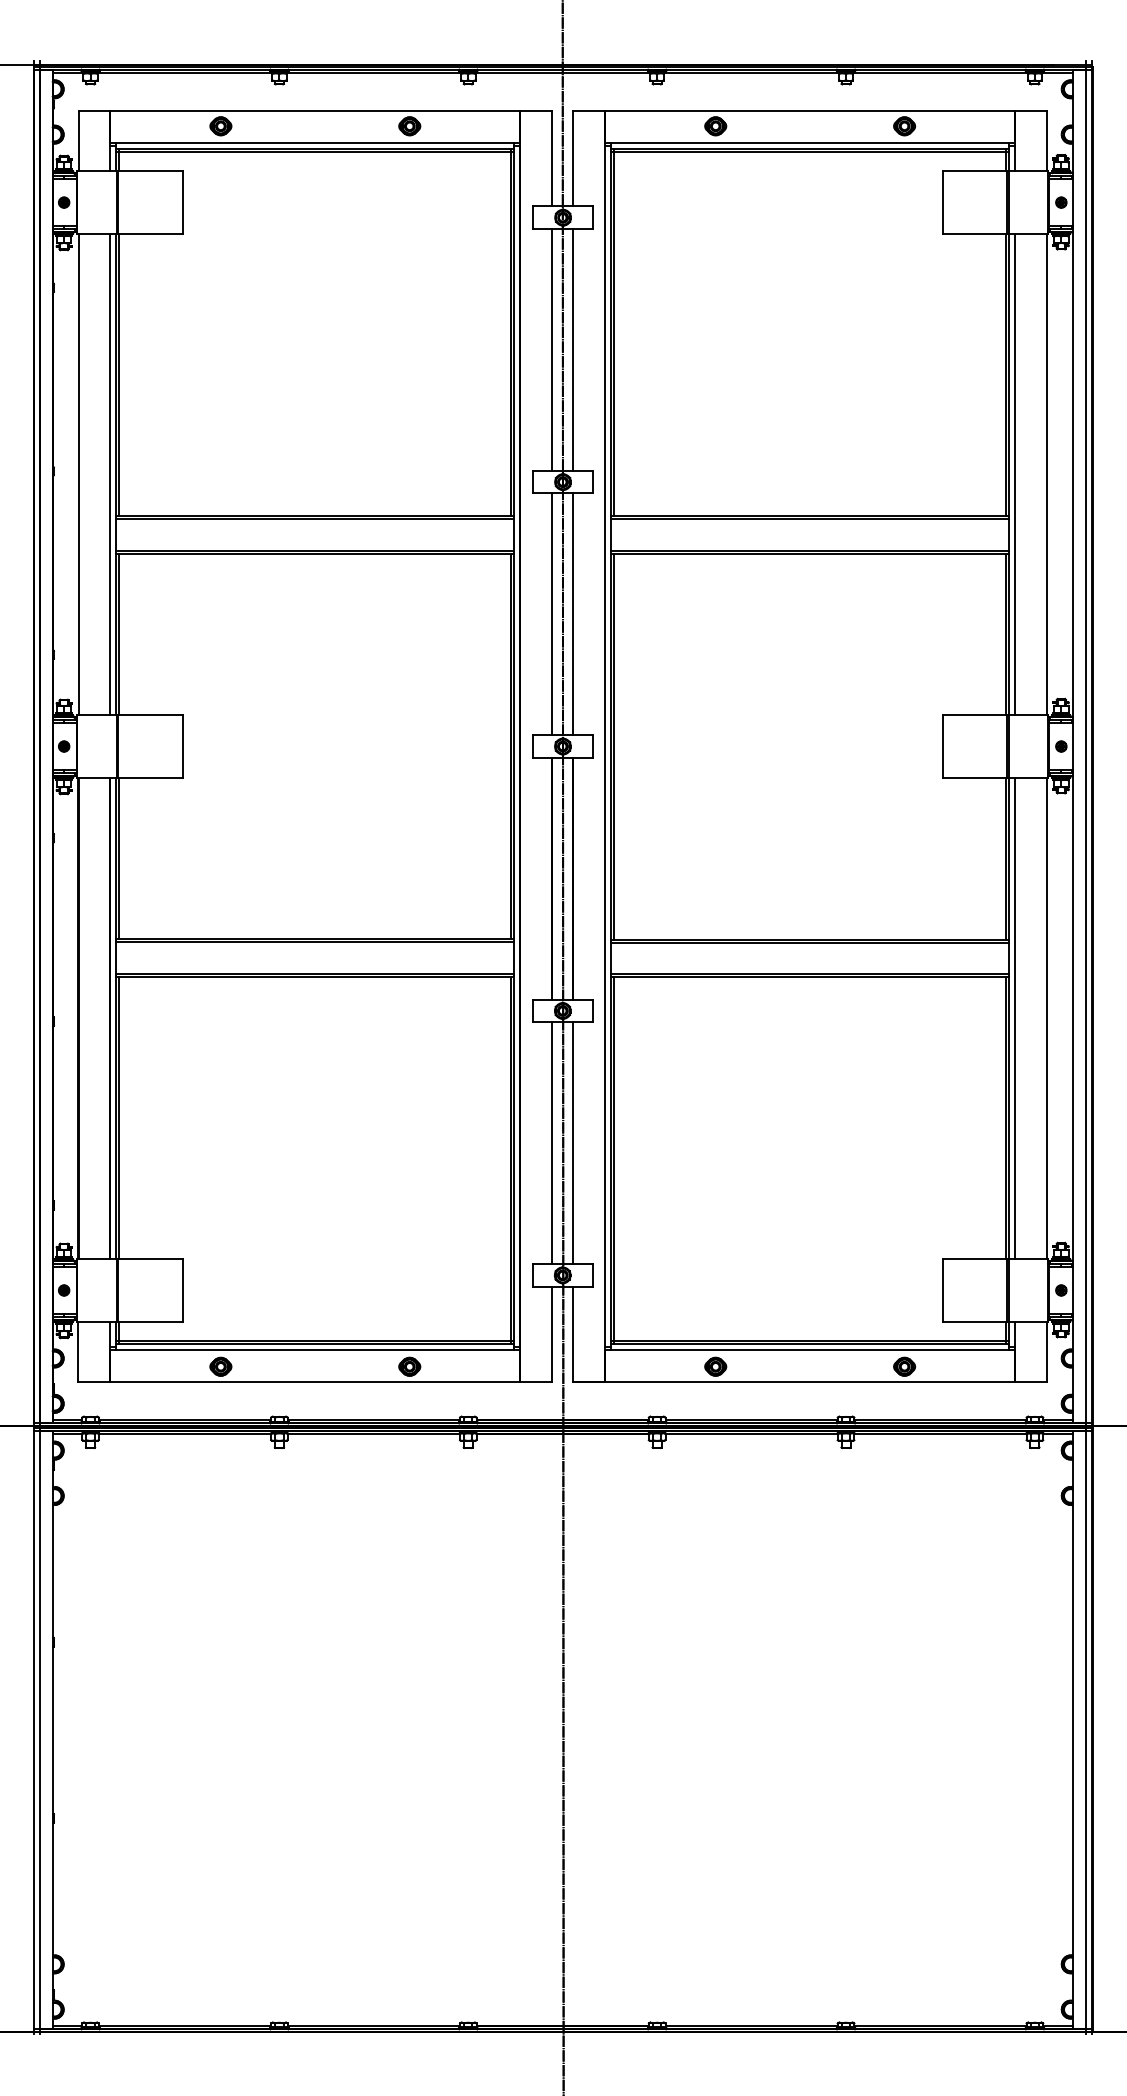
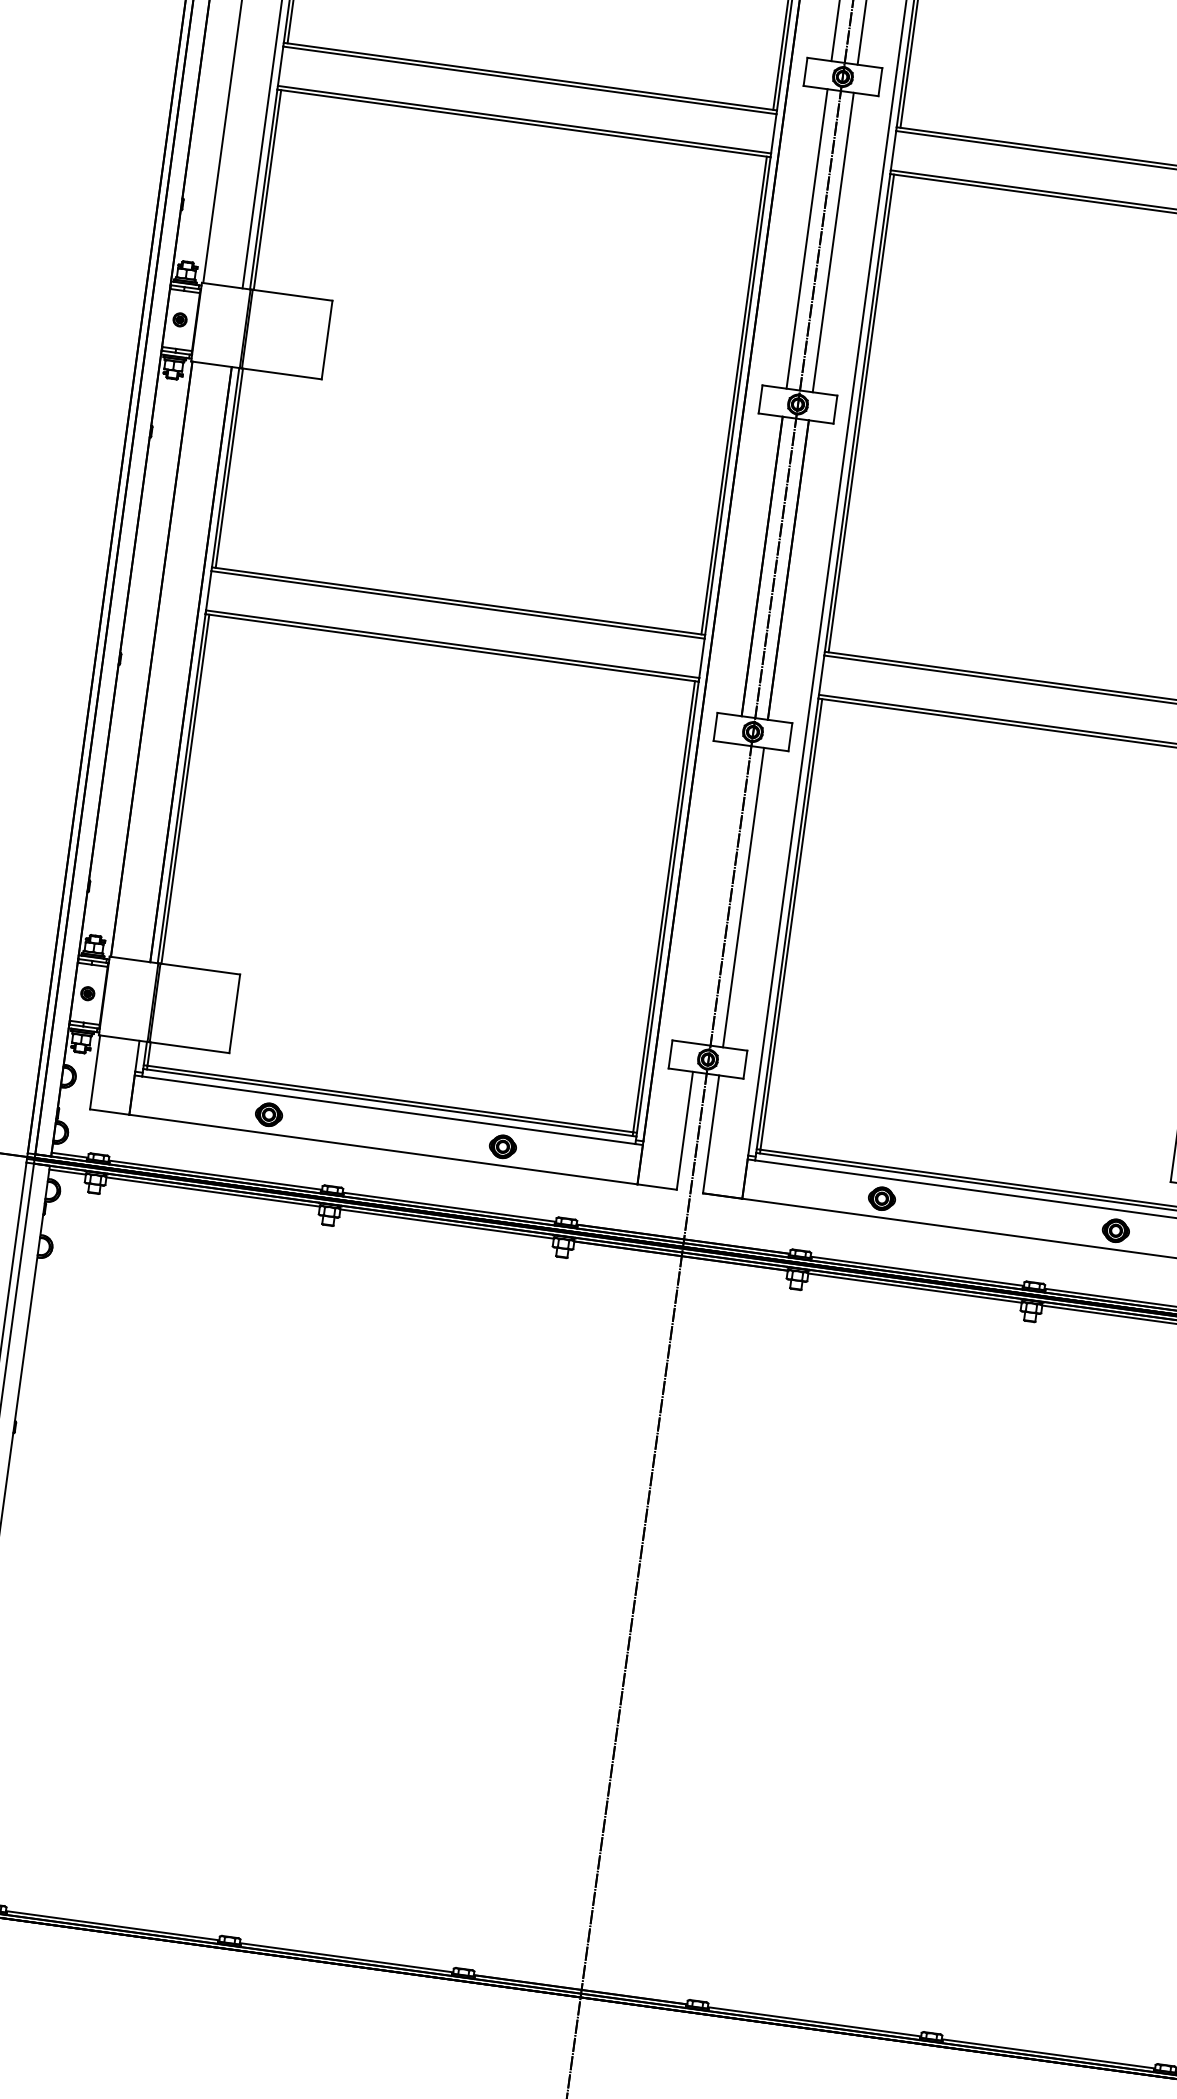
line: (552, 1143) -> (717, 894), removed

